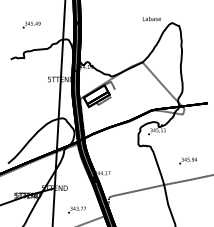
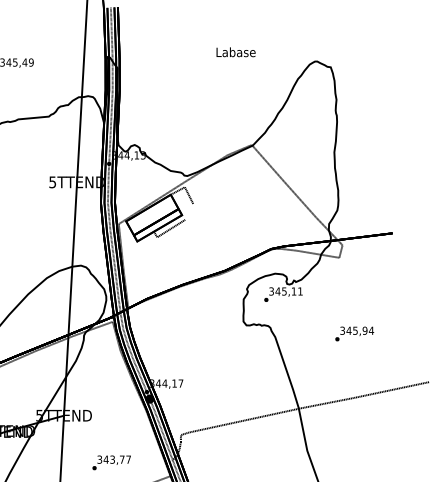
text: (151, 18) -> (235, 51), moved
text: (188, 160) -> (355, 332), moved

